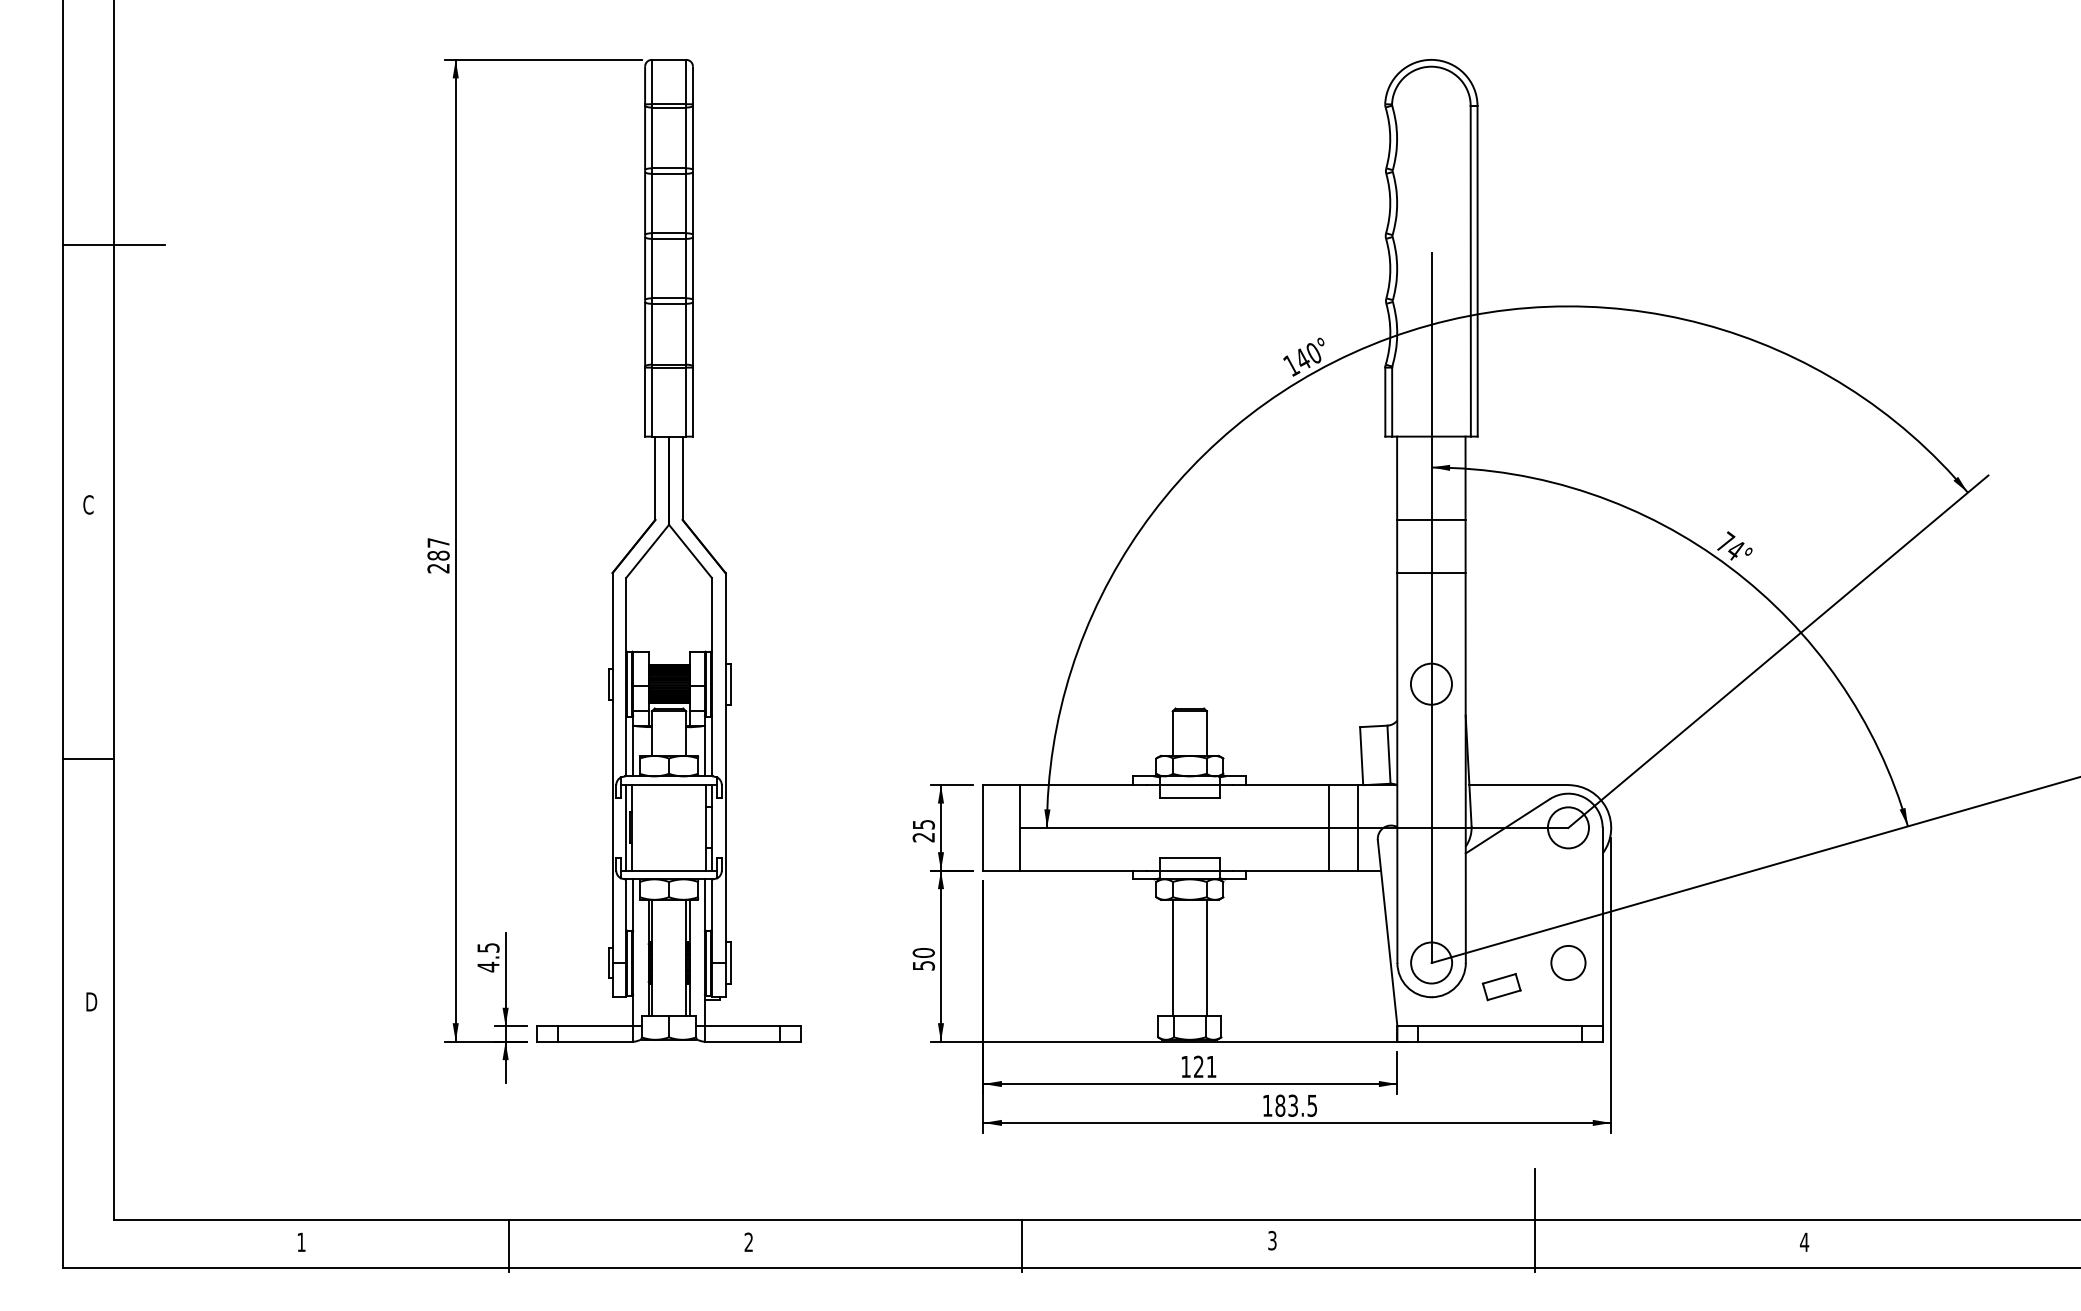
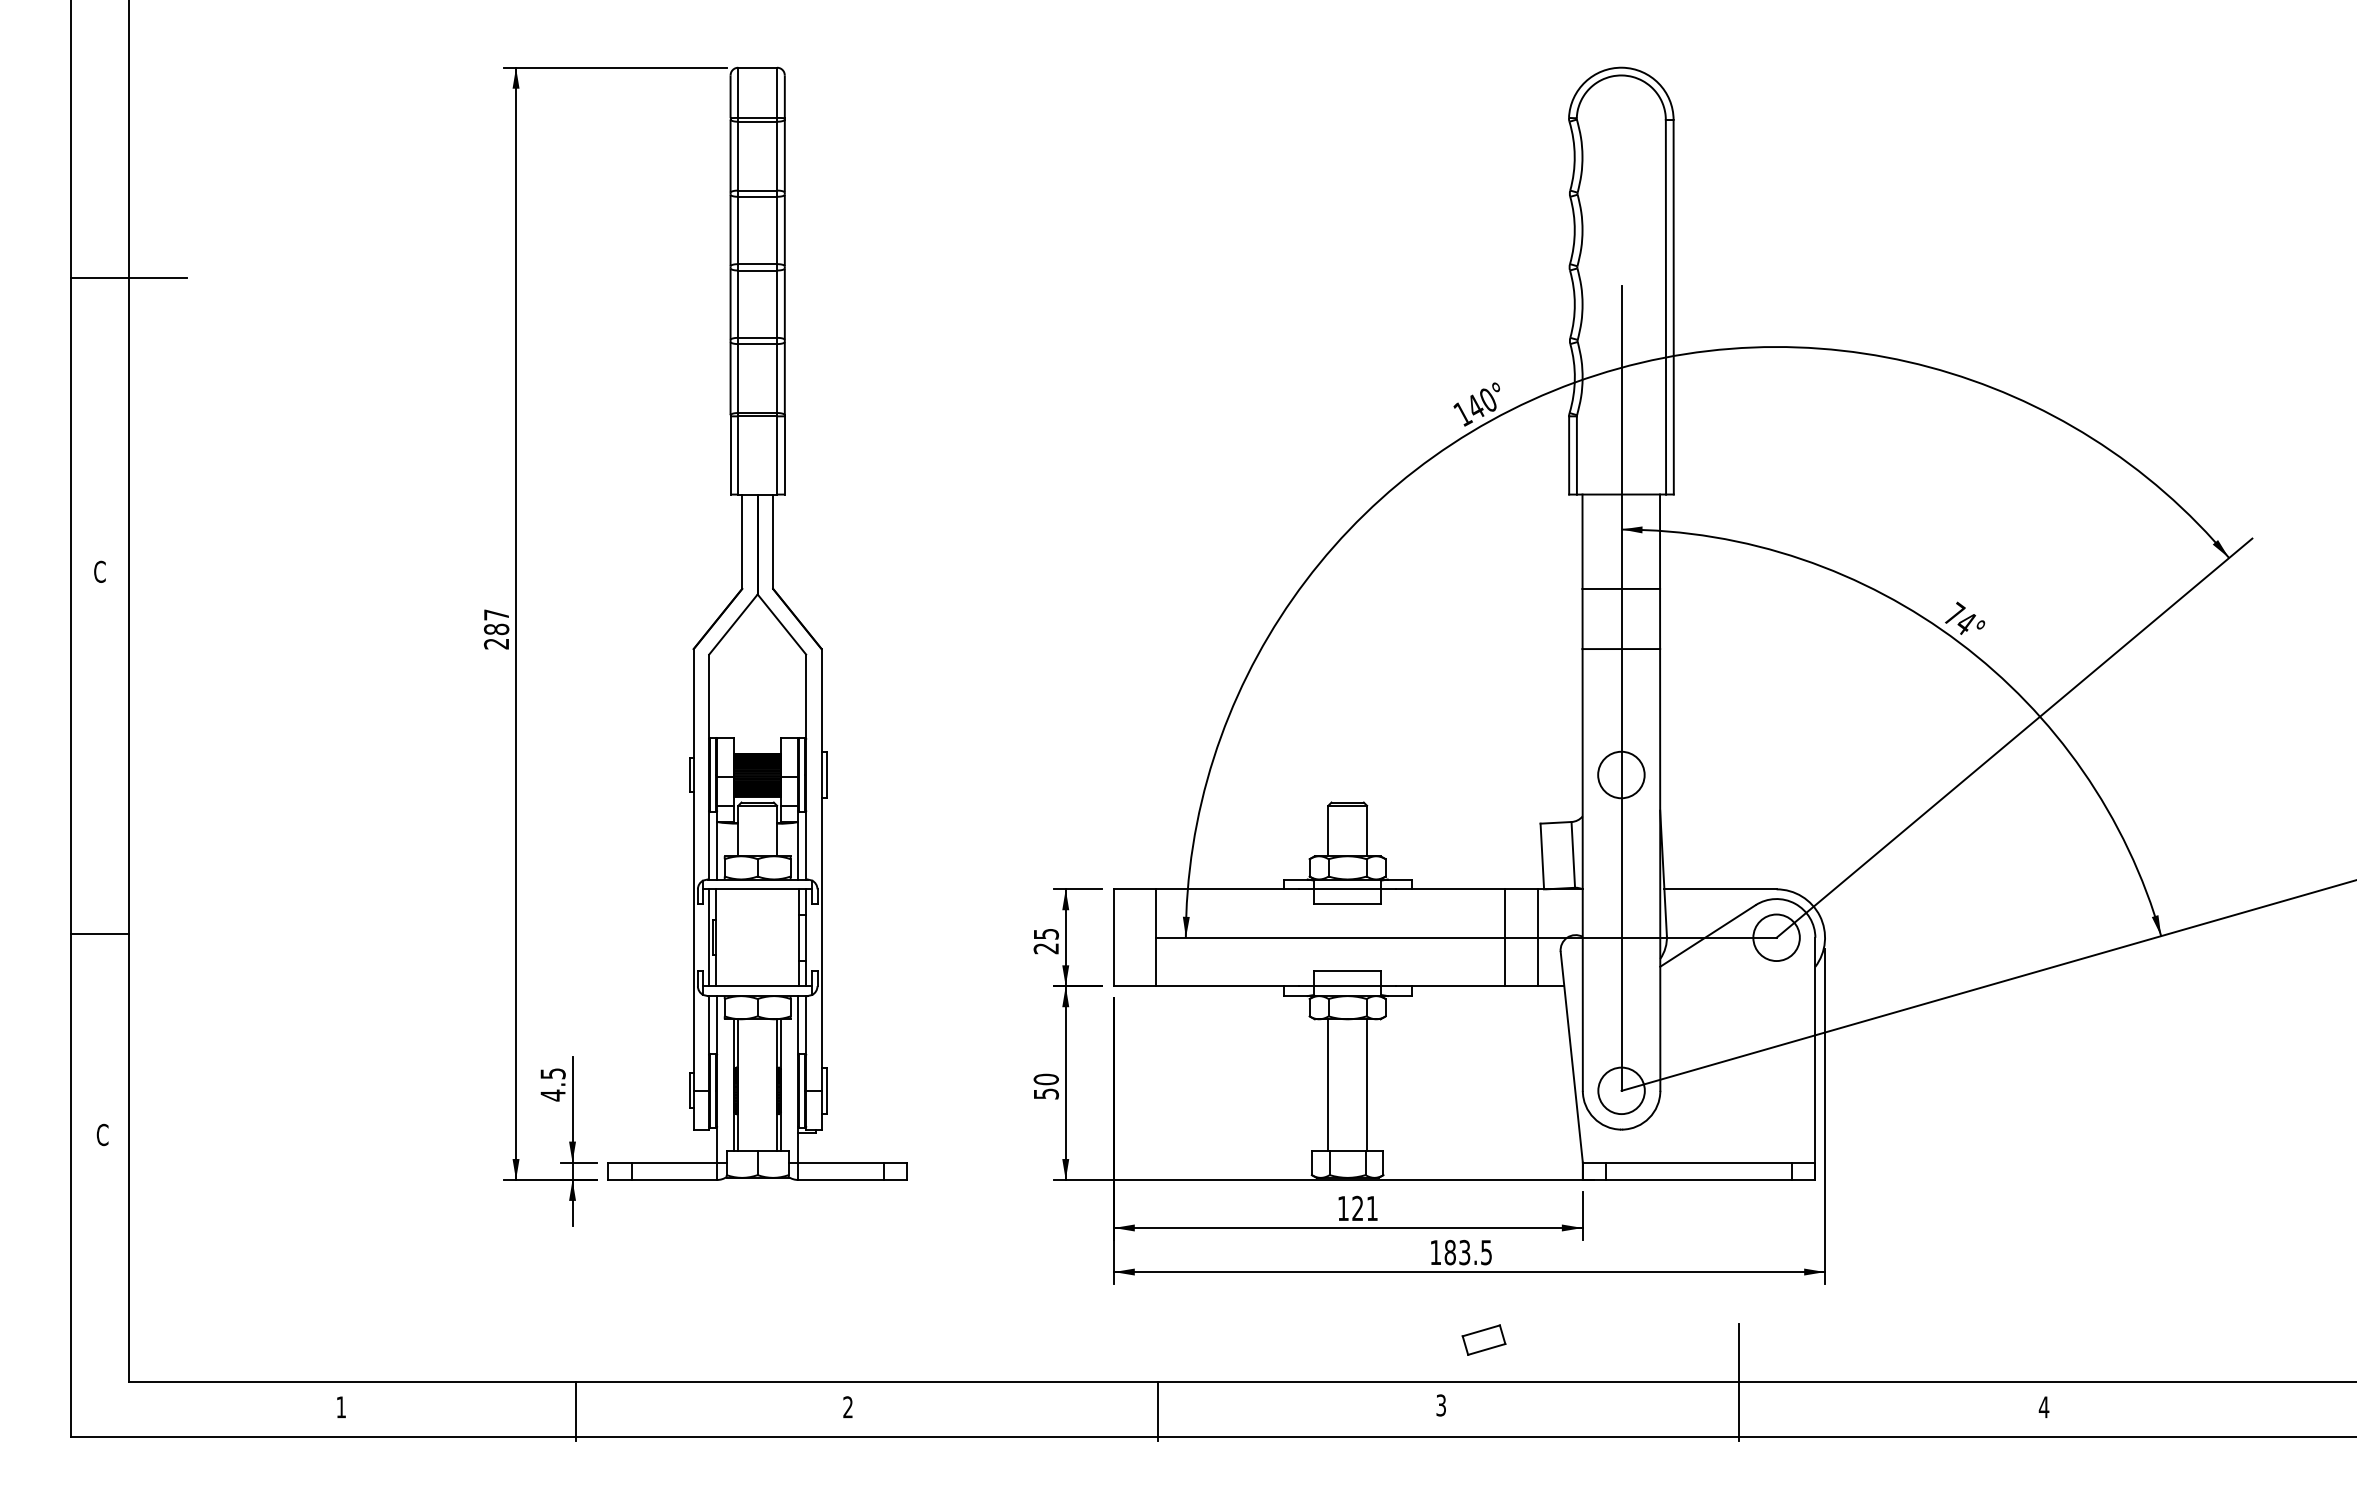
line: (88, 758) -> (99, 934), moved
circle: (1568, 962) -> (1776, 1090), removed
part: (1501, 986) -> (1483, 1339), moved
text: (90, 1001) -> (102, 1134), D -> C

